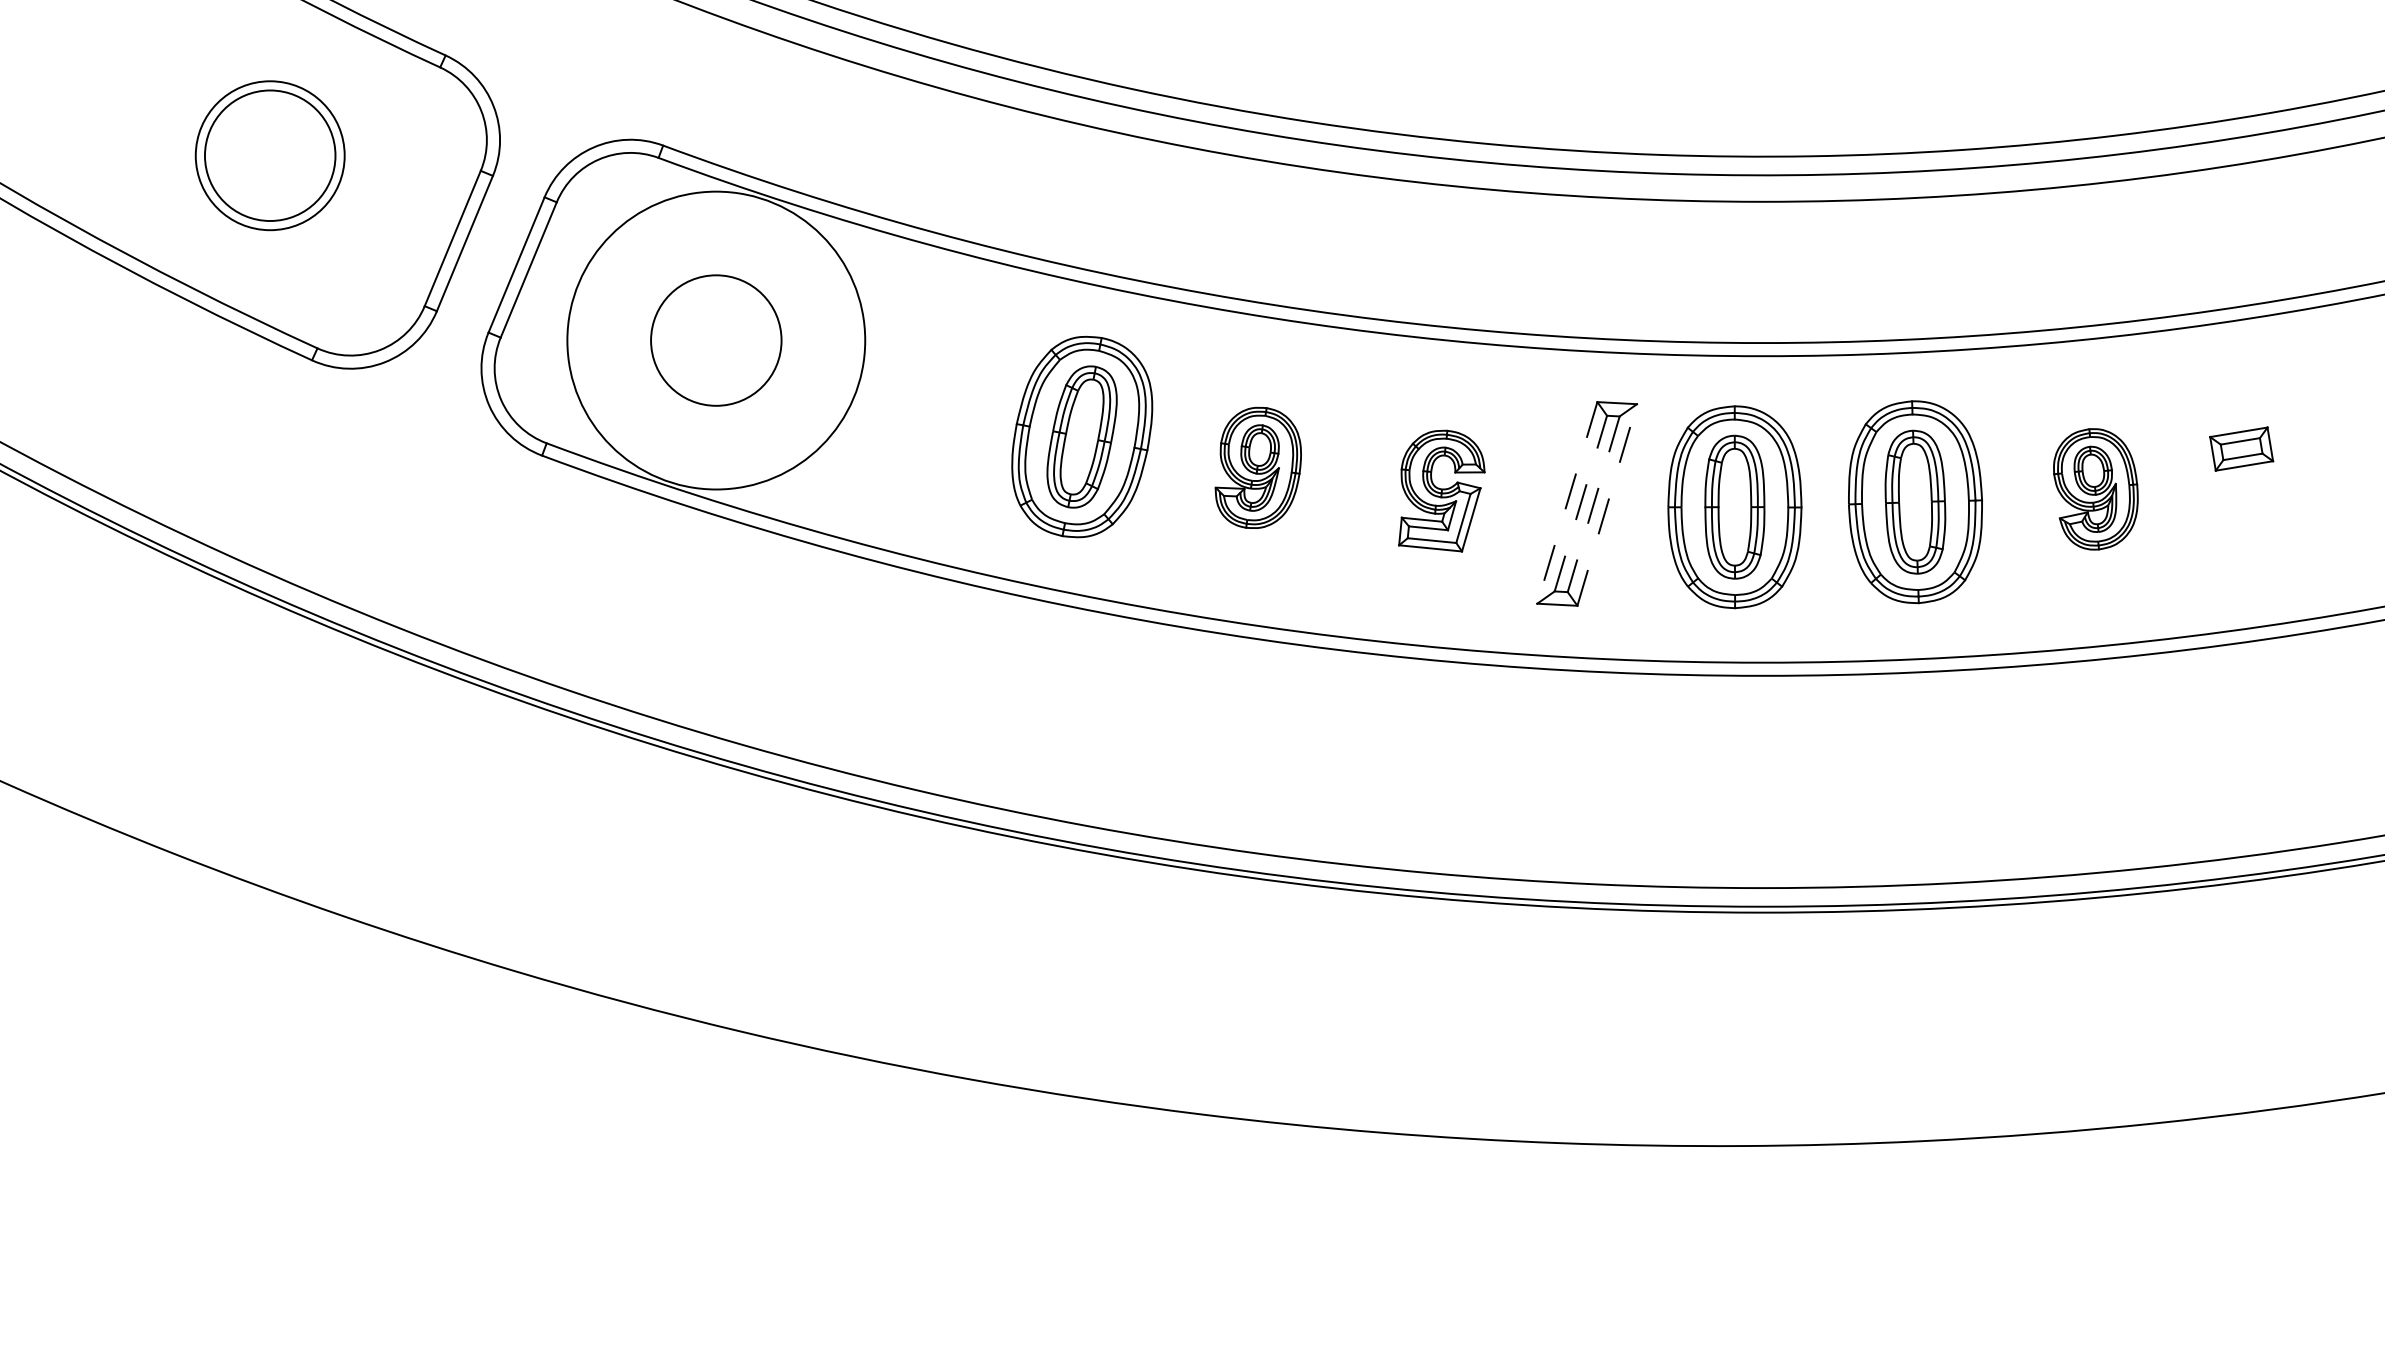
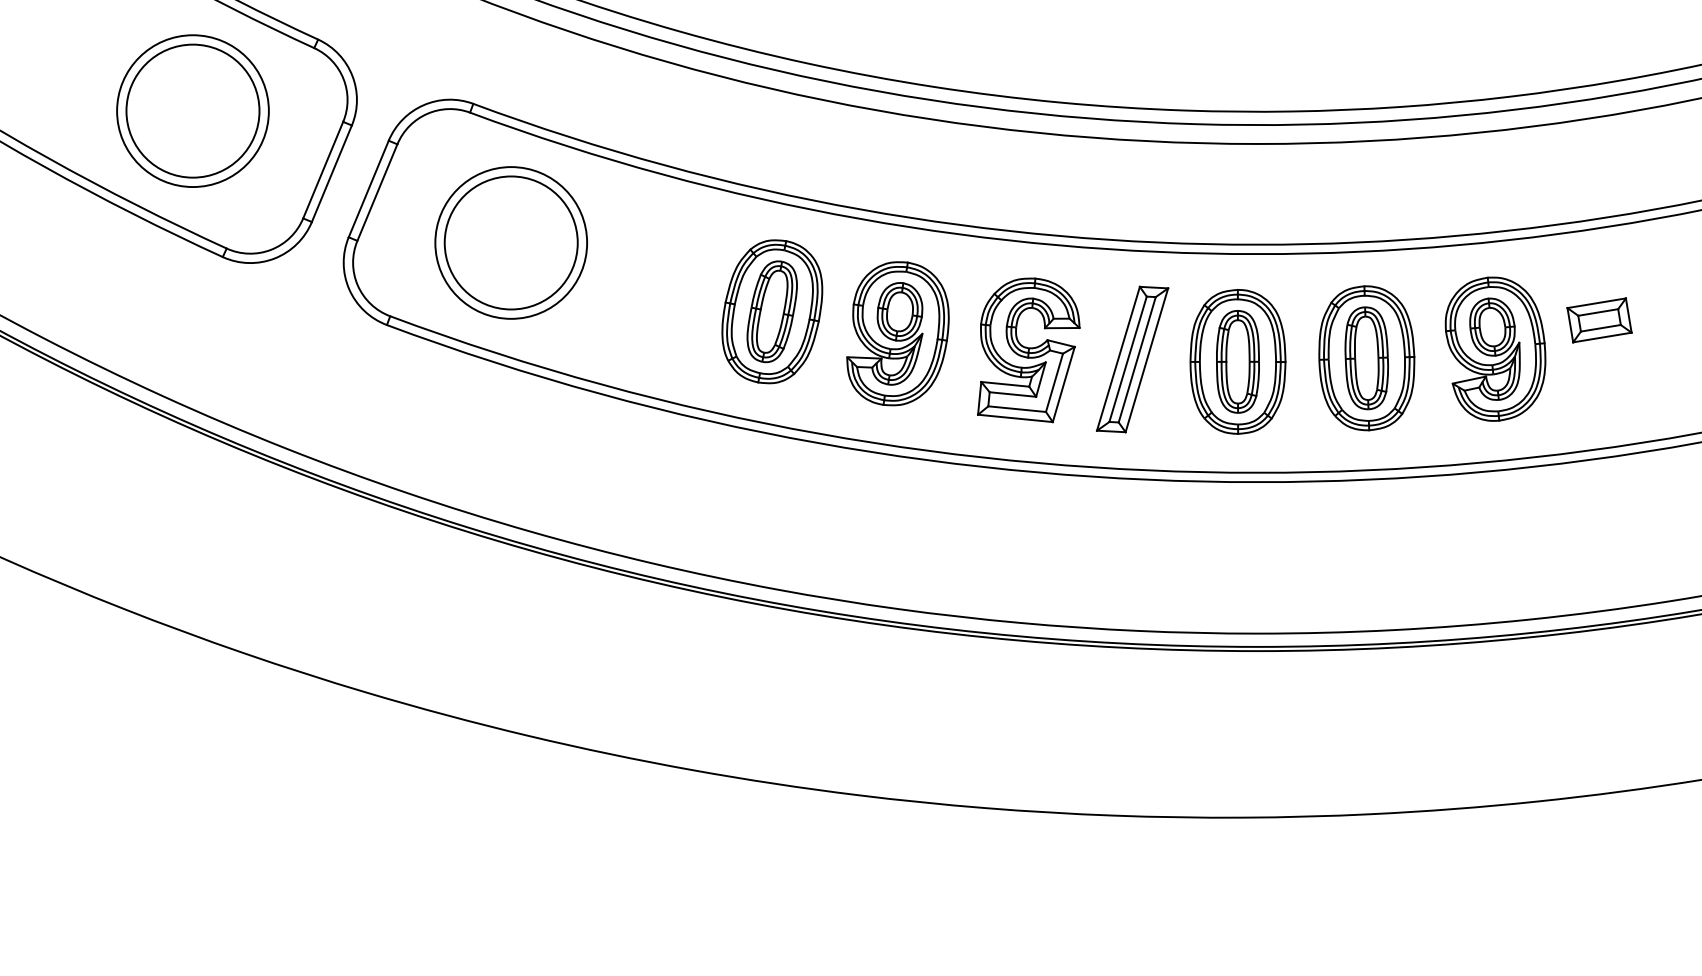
part: (269, 154) -> (192, 110), size x1.43
circle: (715, 339) -> (510, 242), size x1.43
circle: (716, 339) -> (511, 242), size x0.71
part: (2241, 449) -> (1599, 320), size x1.43
part: (1257, 467) -> (897, 333), size x1.67
part: (2095, 488) -> (1495, 348), size x1.67
part: (1441, 491) -> (1028, 350), size x1.67
line: (1581, 502) -> (1128, 358), dashed -> solid
line: (1567, 503) -> (1118, 359), dashed -> solid
line: (1594, 505) -> (1137, 360), dashed -> solid
line: (1606, 505) -> (1146, 360), dashed -> solid

